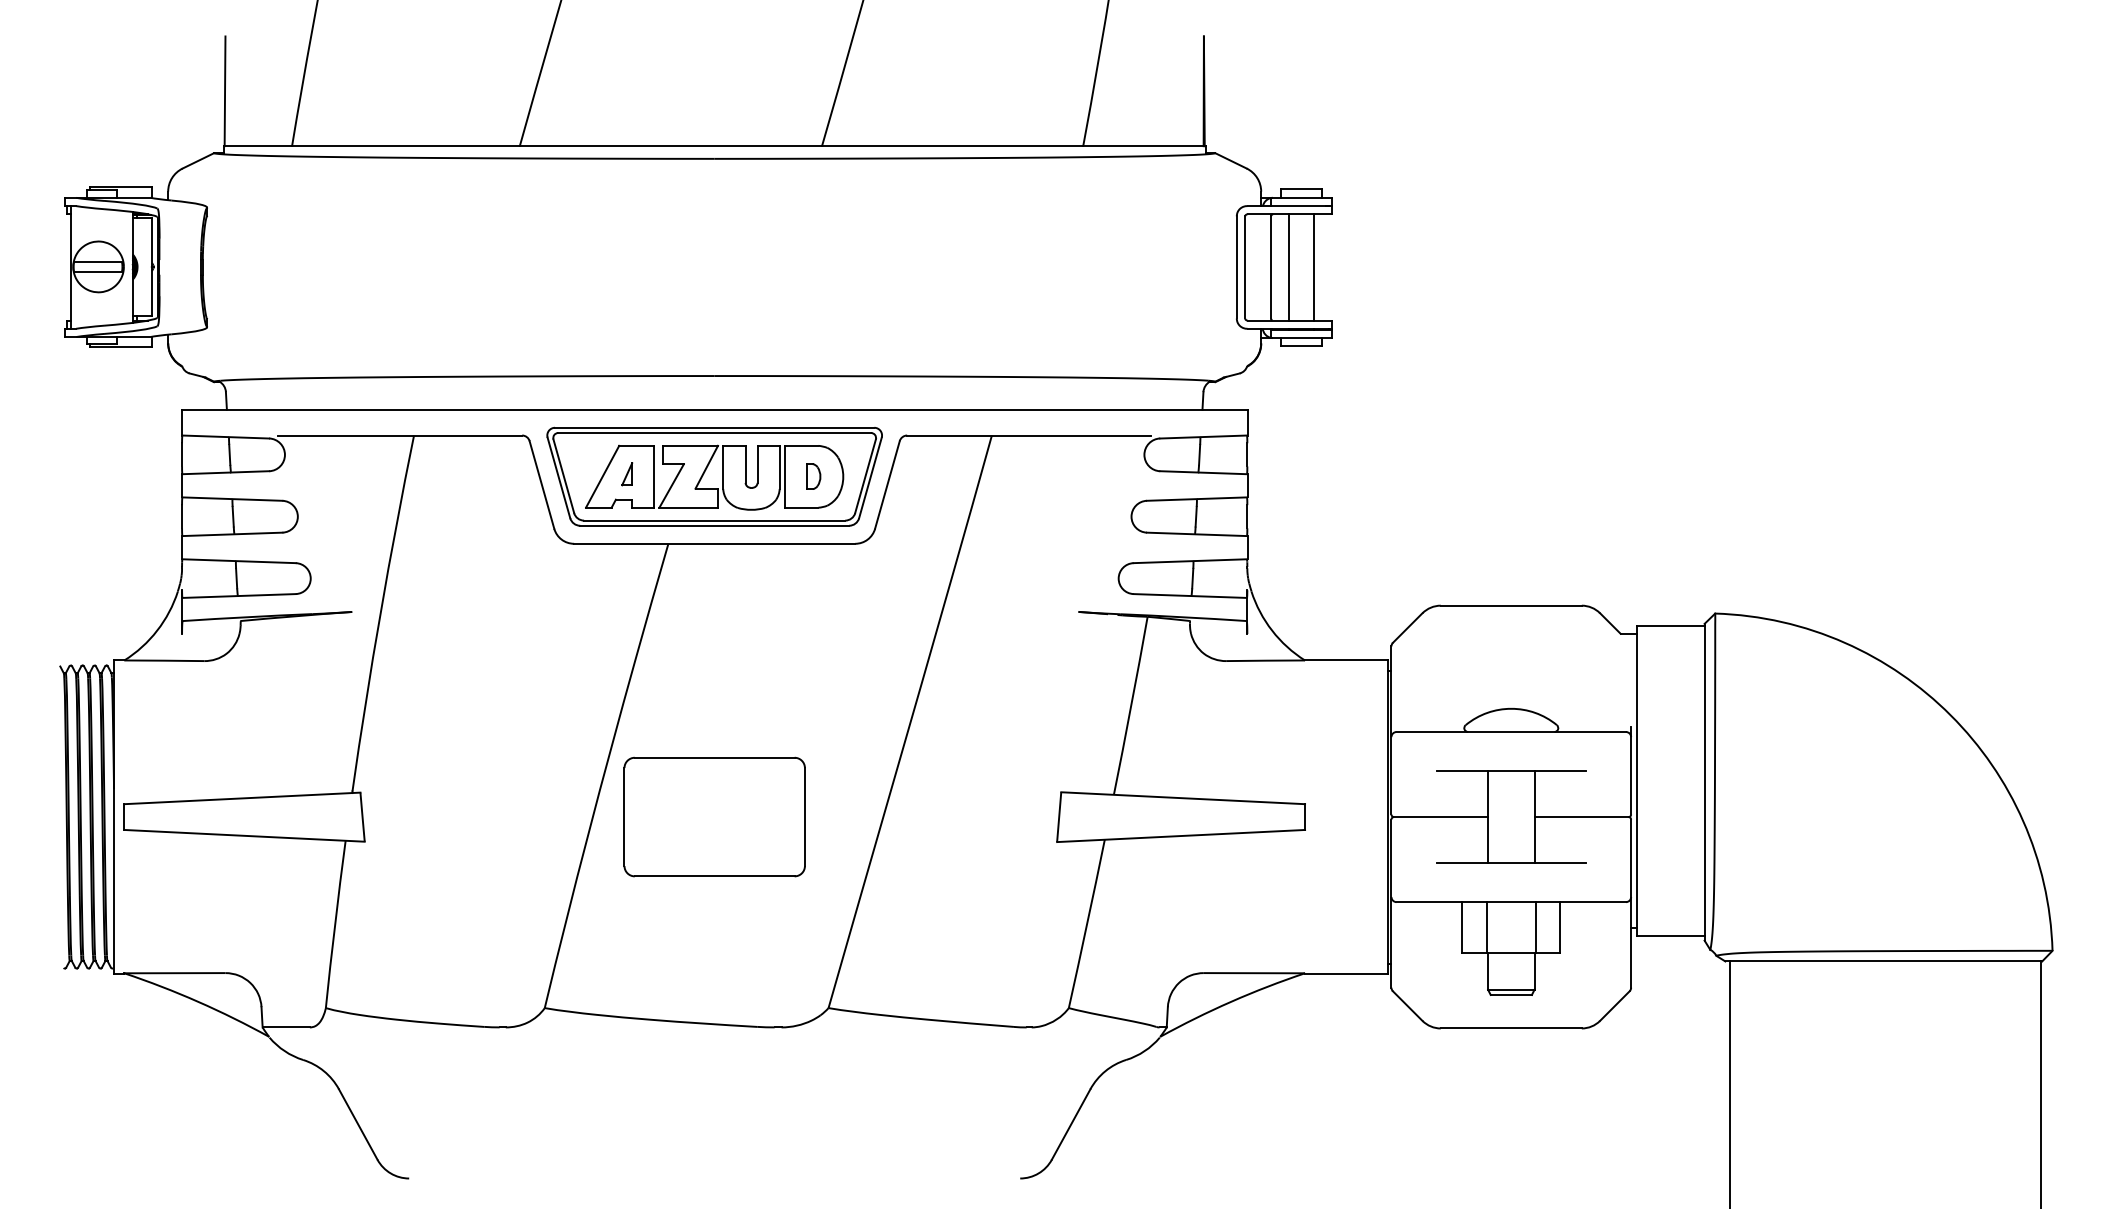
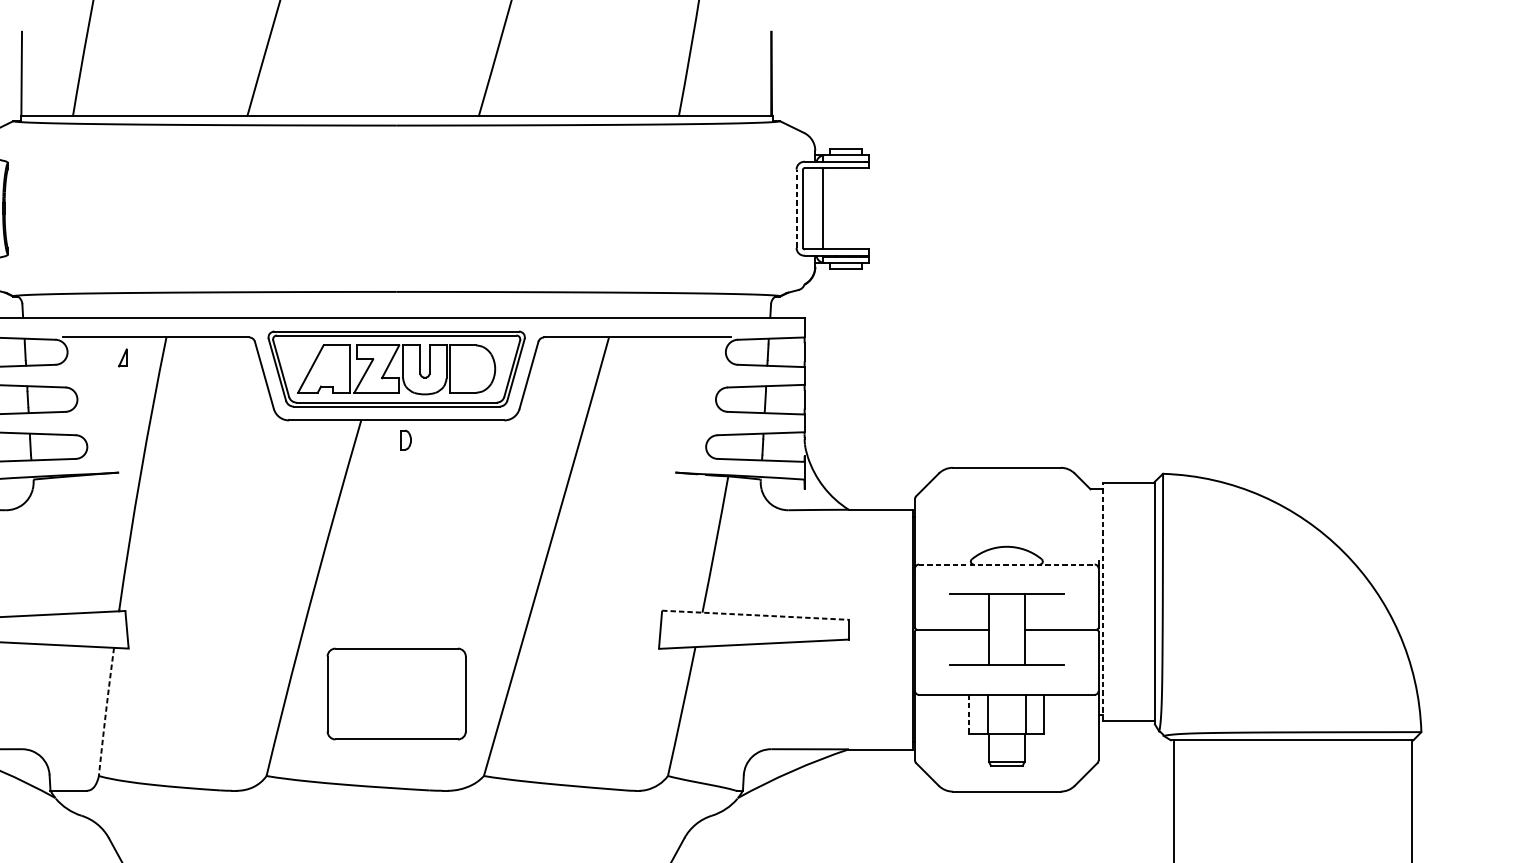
line: (1236, 266) -> (796, 208), solid -> dashed
line: (1288, 267) -> (836, 208), removed
line: (1314, 267) -> (856, 208), removed
part: (627, 474) -> (123, 358), moved
part: (813, 476) -> (405, 440), moved
line: (1511, 732) -> (1006, 564), solid -> dashed
line: (1636, 780) -> (1102, 601), solid -> dashed
line: (1183, 798) -> (755, 615), solid -> dashed
part: (714, 816) -> (396, 693), moved
arc: (335, 924) -> (106, 711), solid -> dashed
line: (1462, 927) -> (969, 714), solid -> dashed

